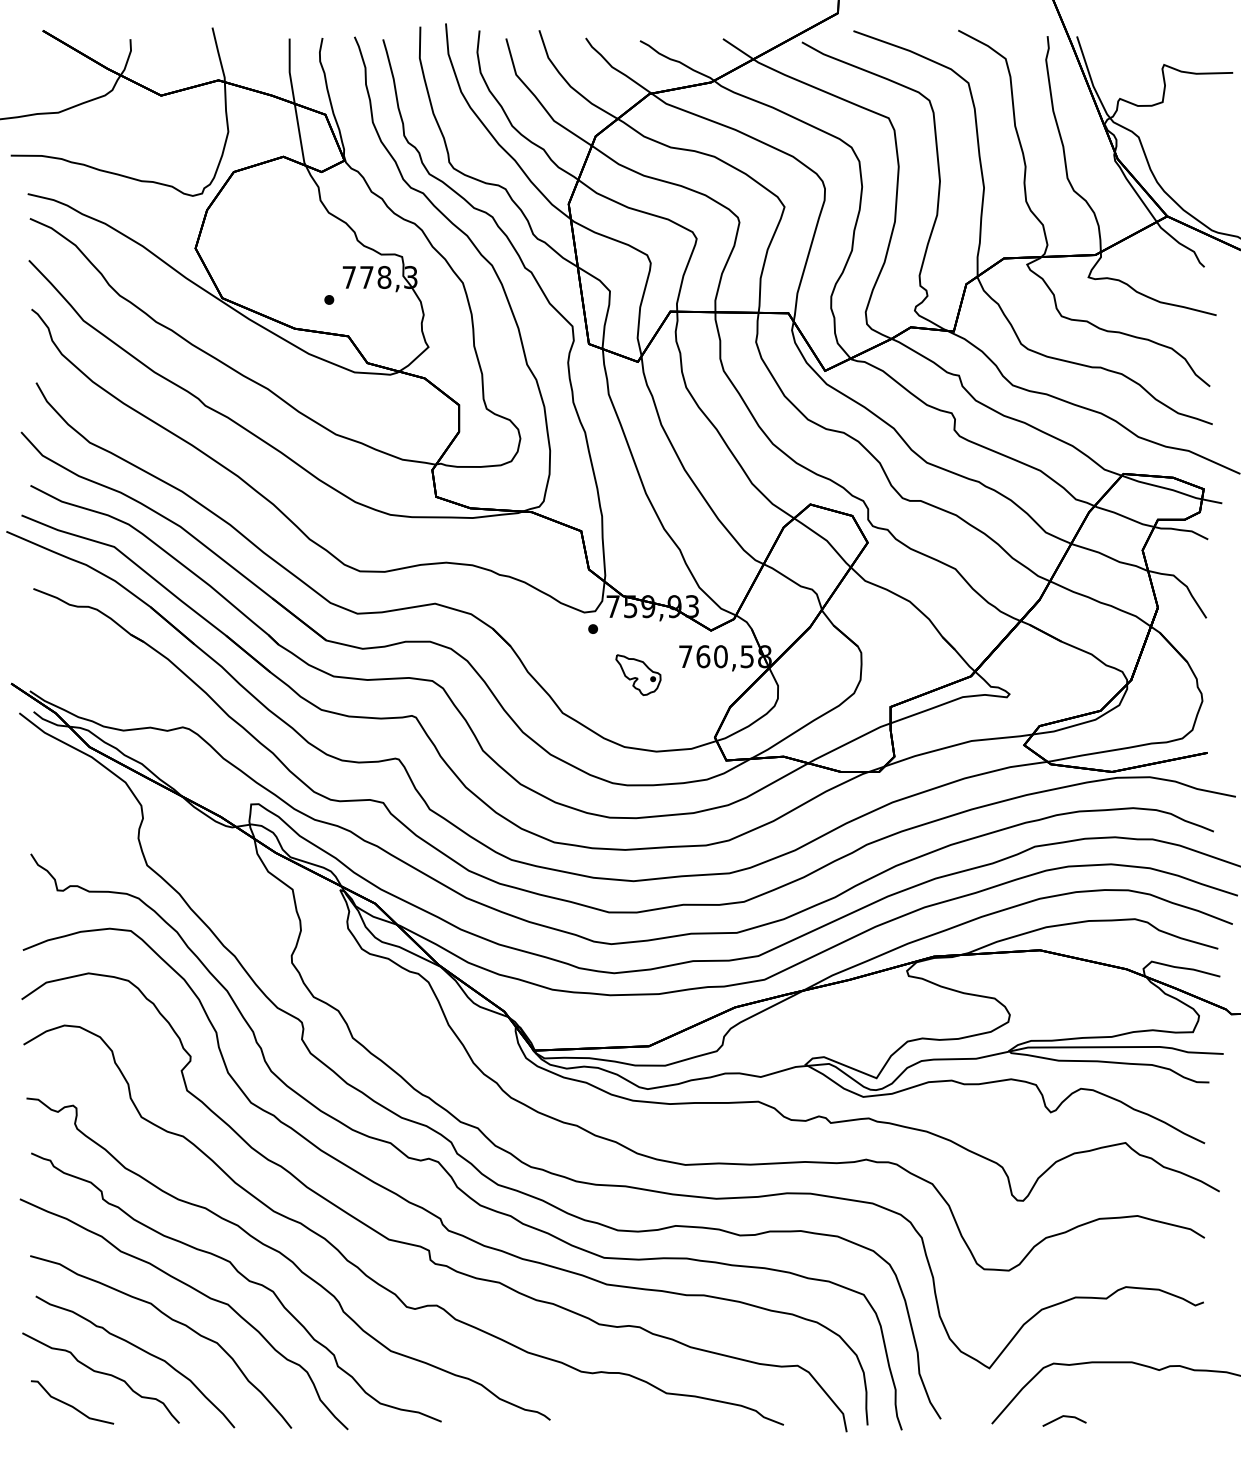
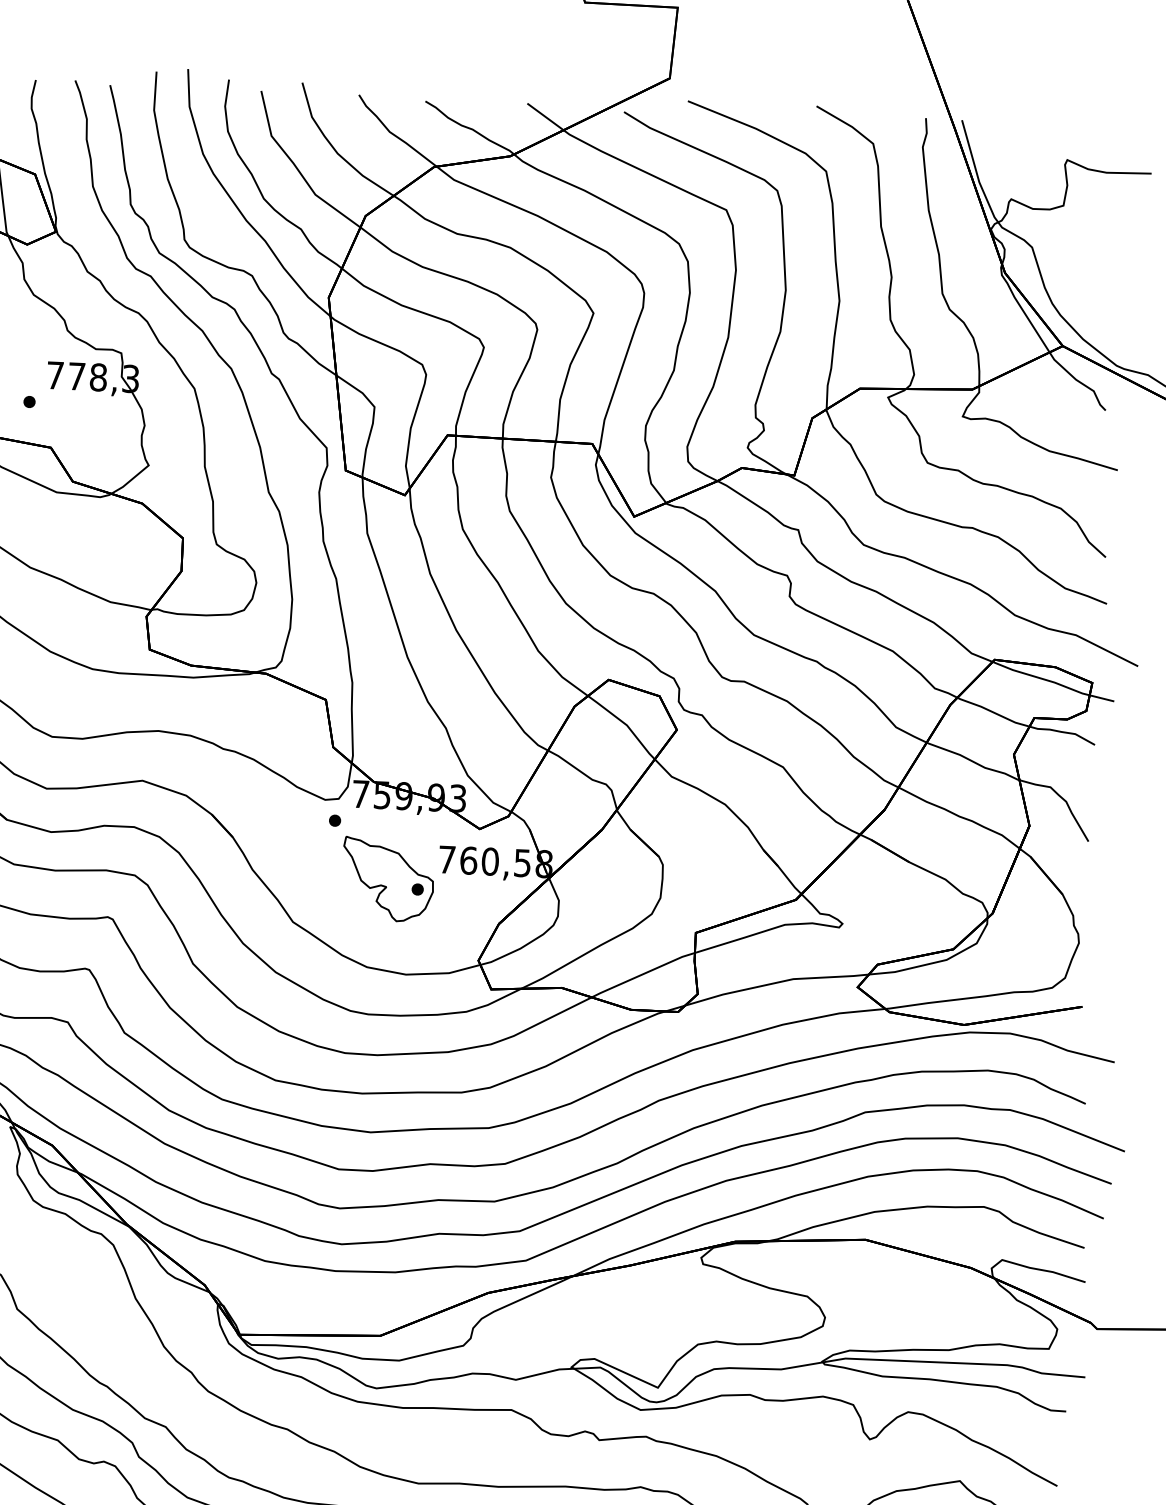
part: (638, 674) -> (388, 878), size x1.67

